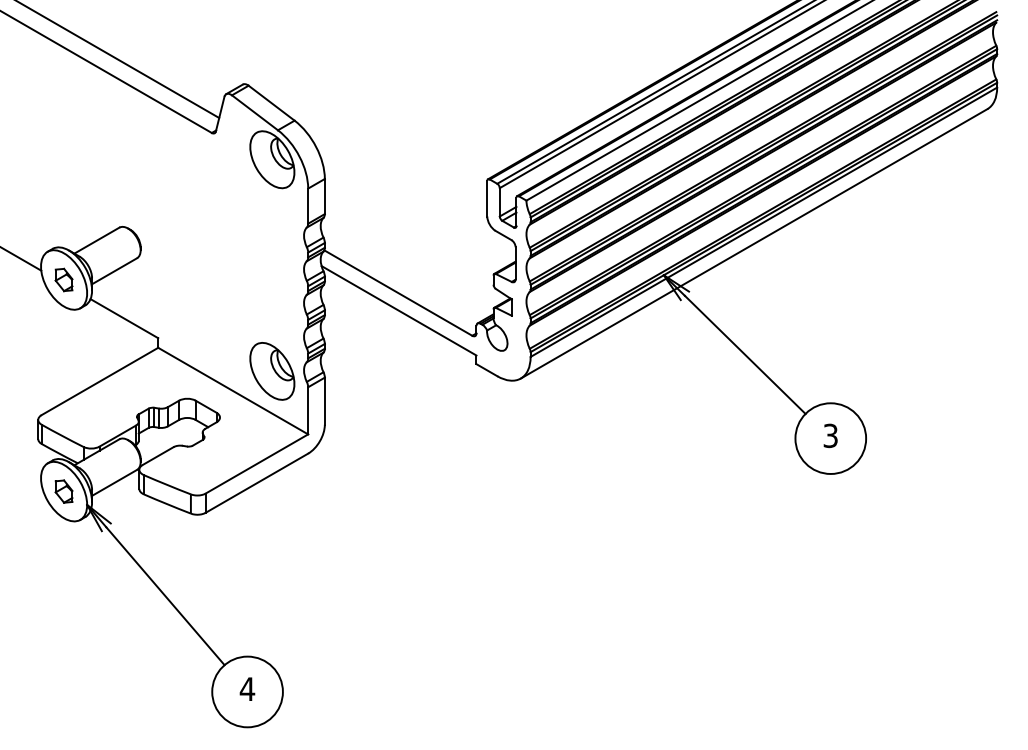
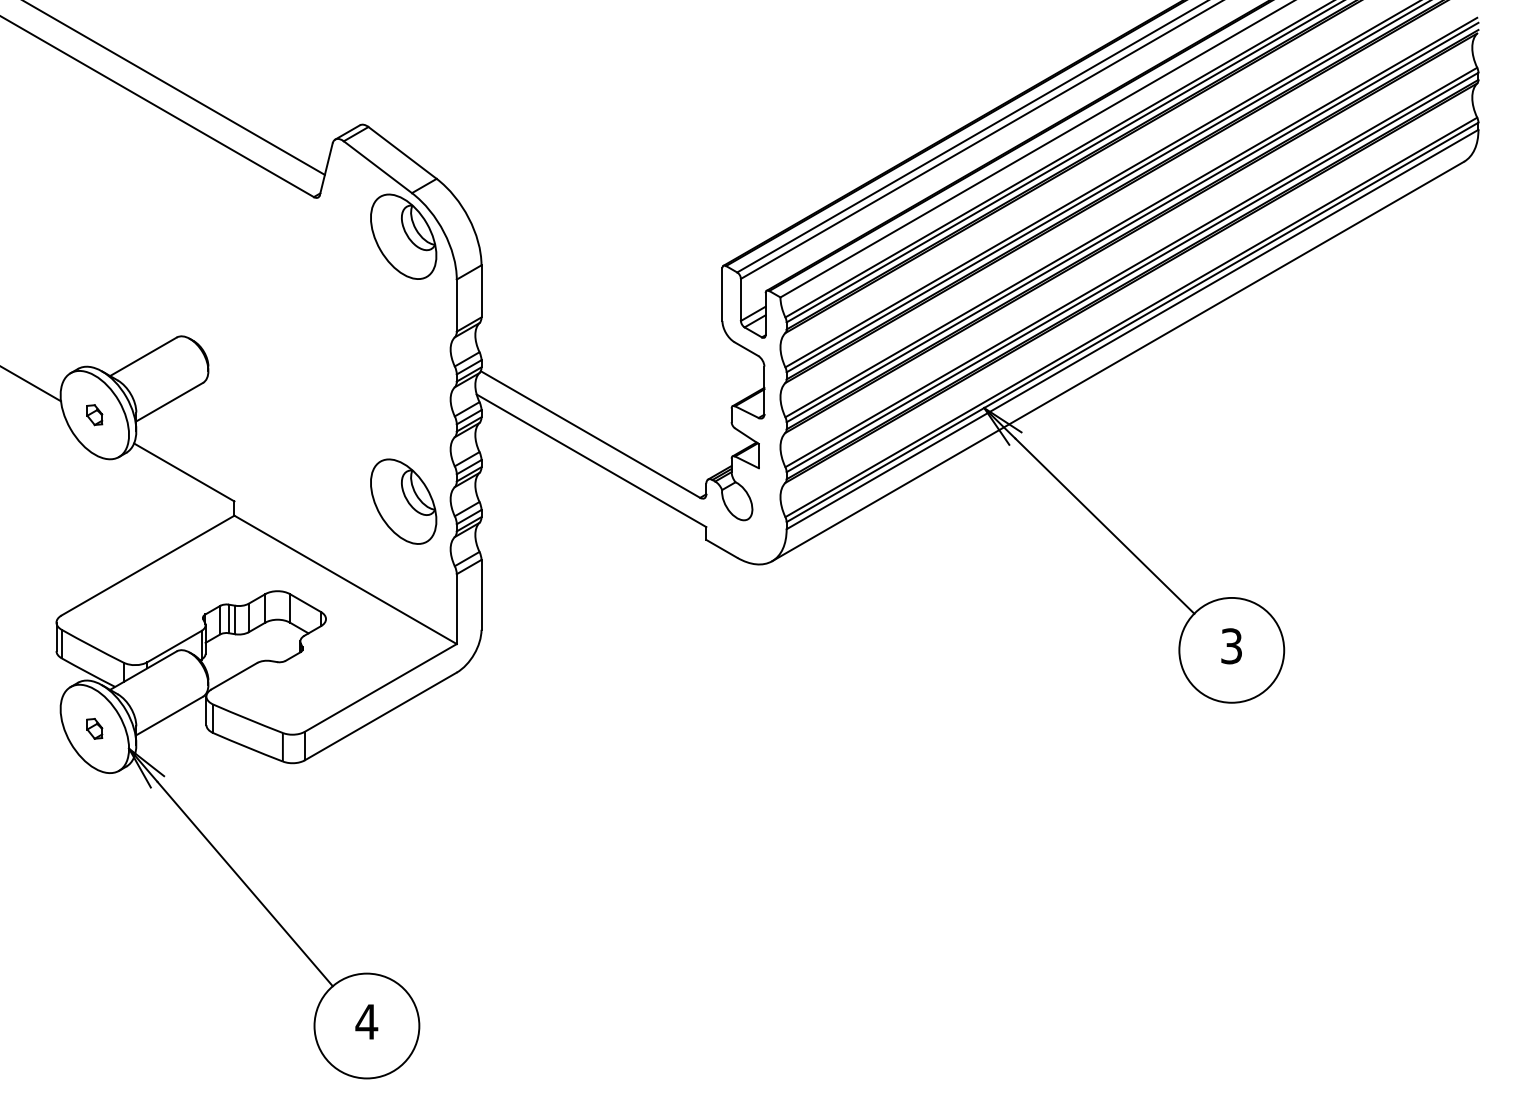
part: (63, 279) -> (93, 414), size x0.6
part: (272, 371) -> (403, 501), moved
part: (63, 491) -> (93, 728), size x0.6

